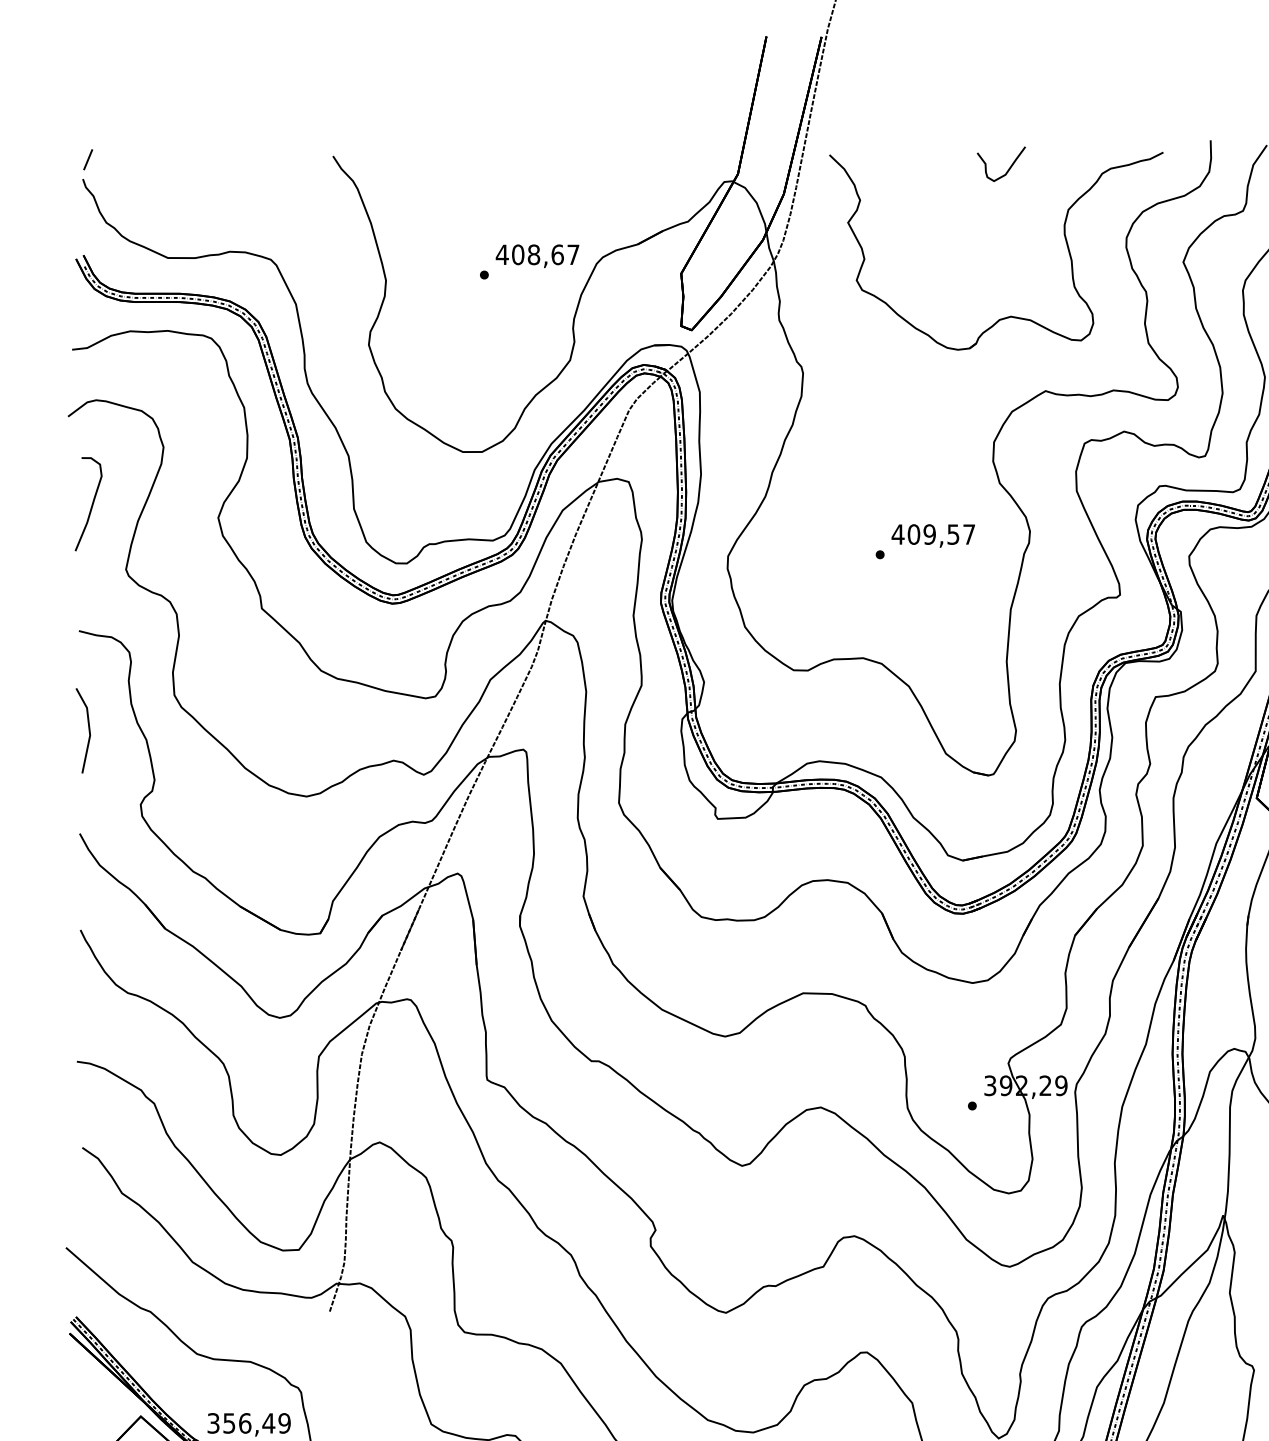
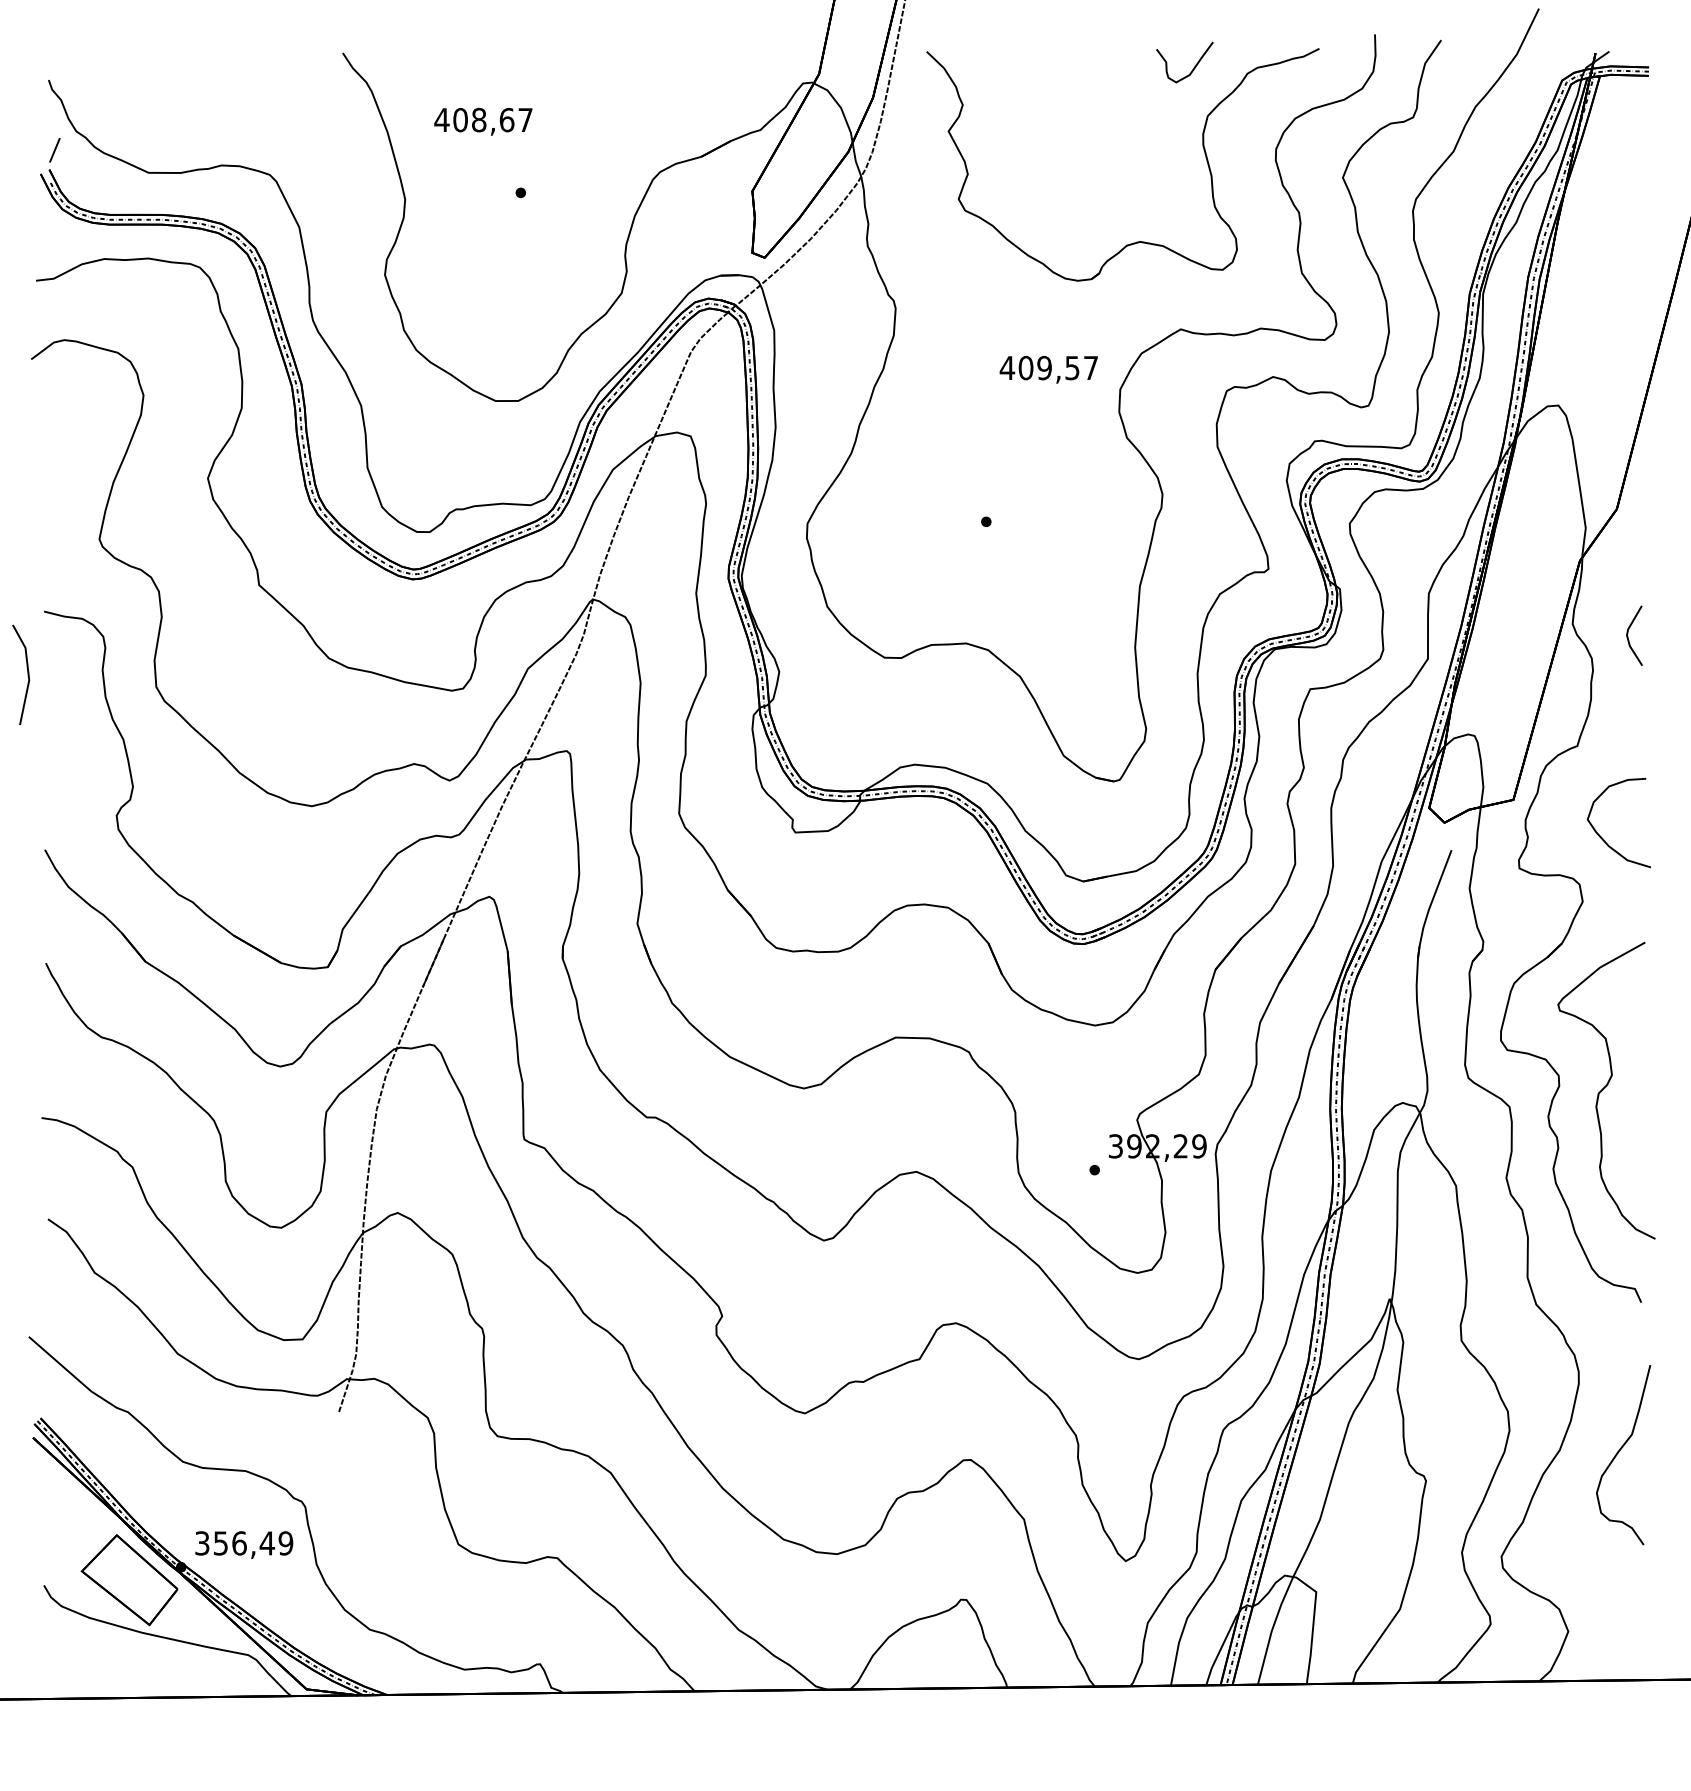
line: (87, 159) -> (54, 150), moved
curve: (1008, 168) -> (1193, 67), moved
text: (537, 256) -> (483, 121), moved
curve: (91, 506) -> (58, 464), removed
text: (933, 535) -> (1048, 369), moved
line: (88, 730) -> (27, 674), moved

